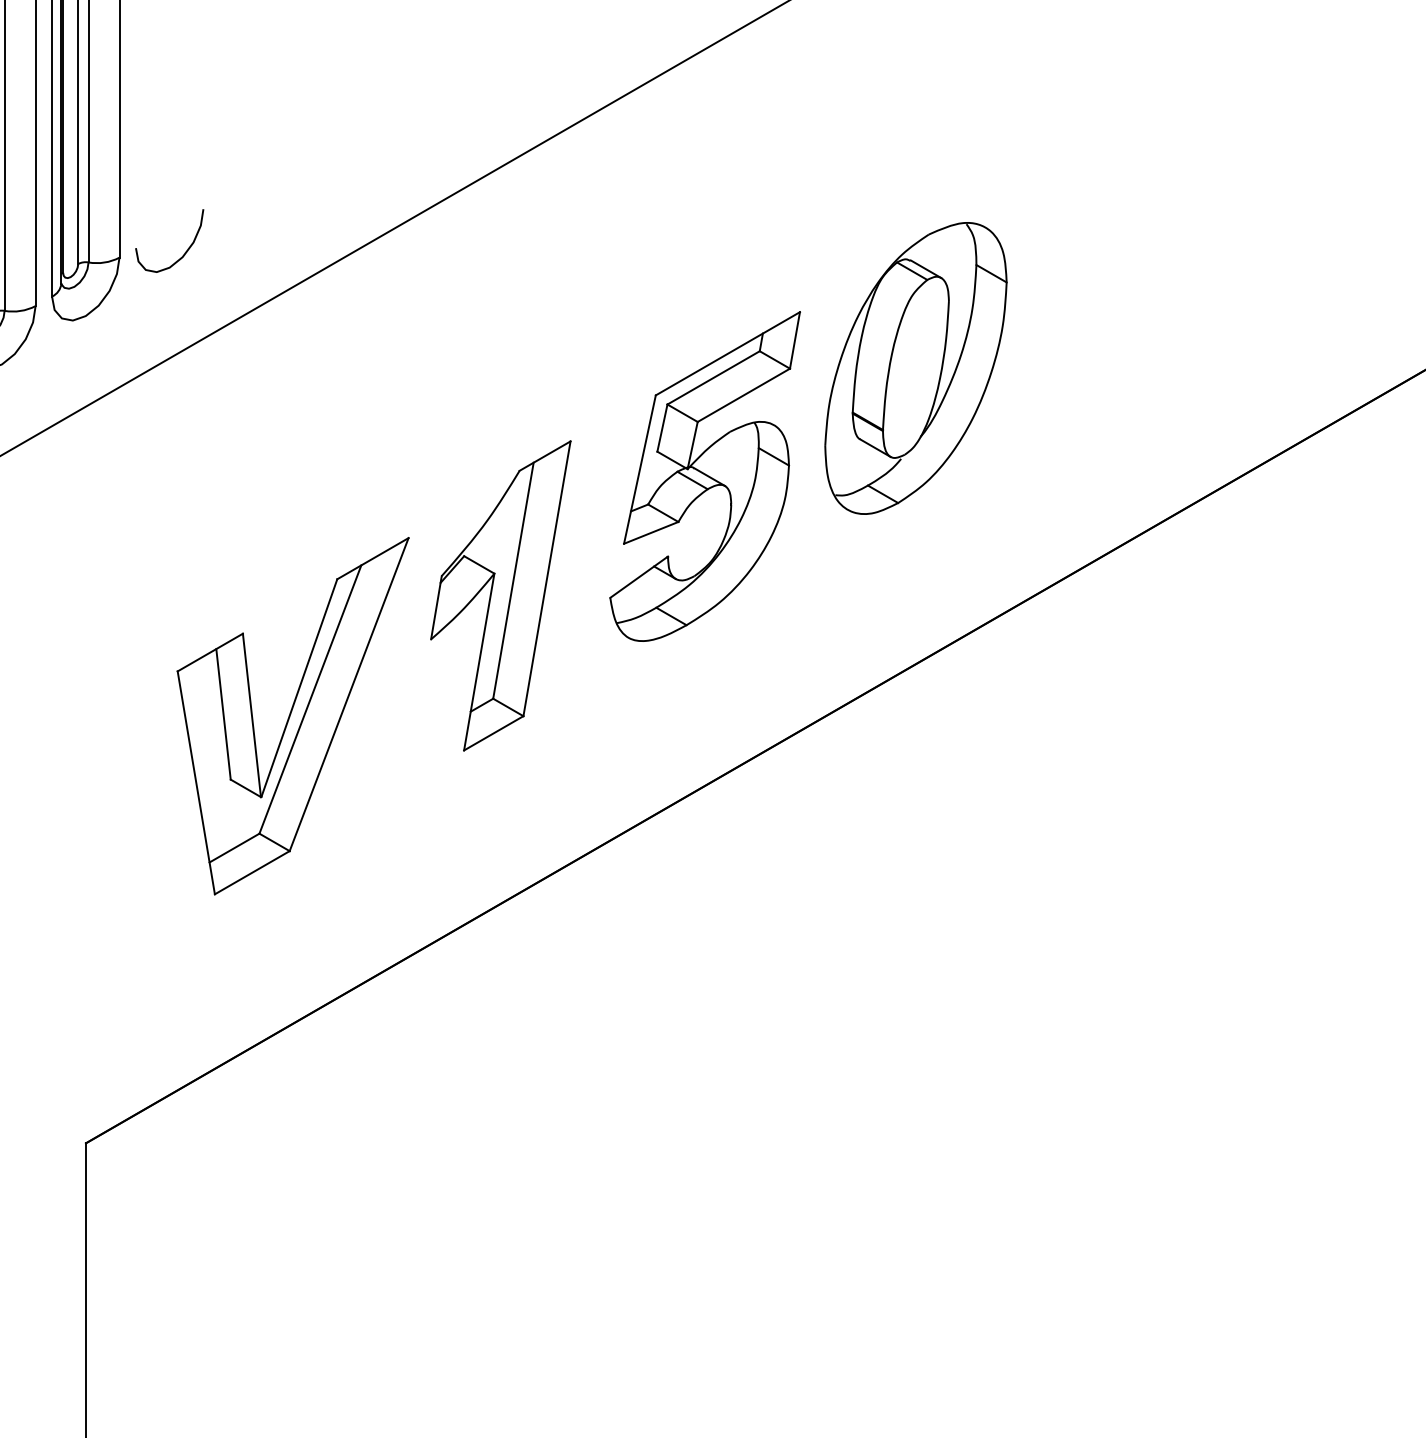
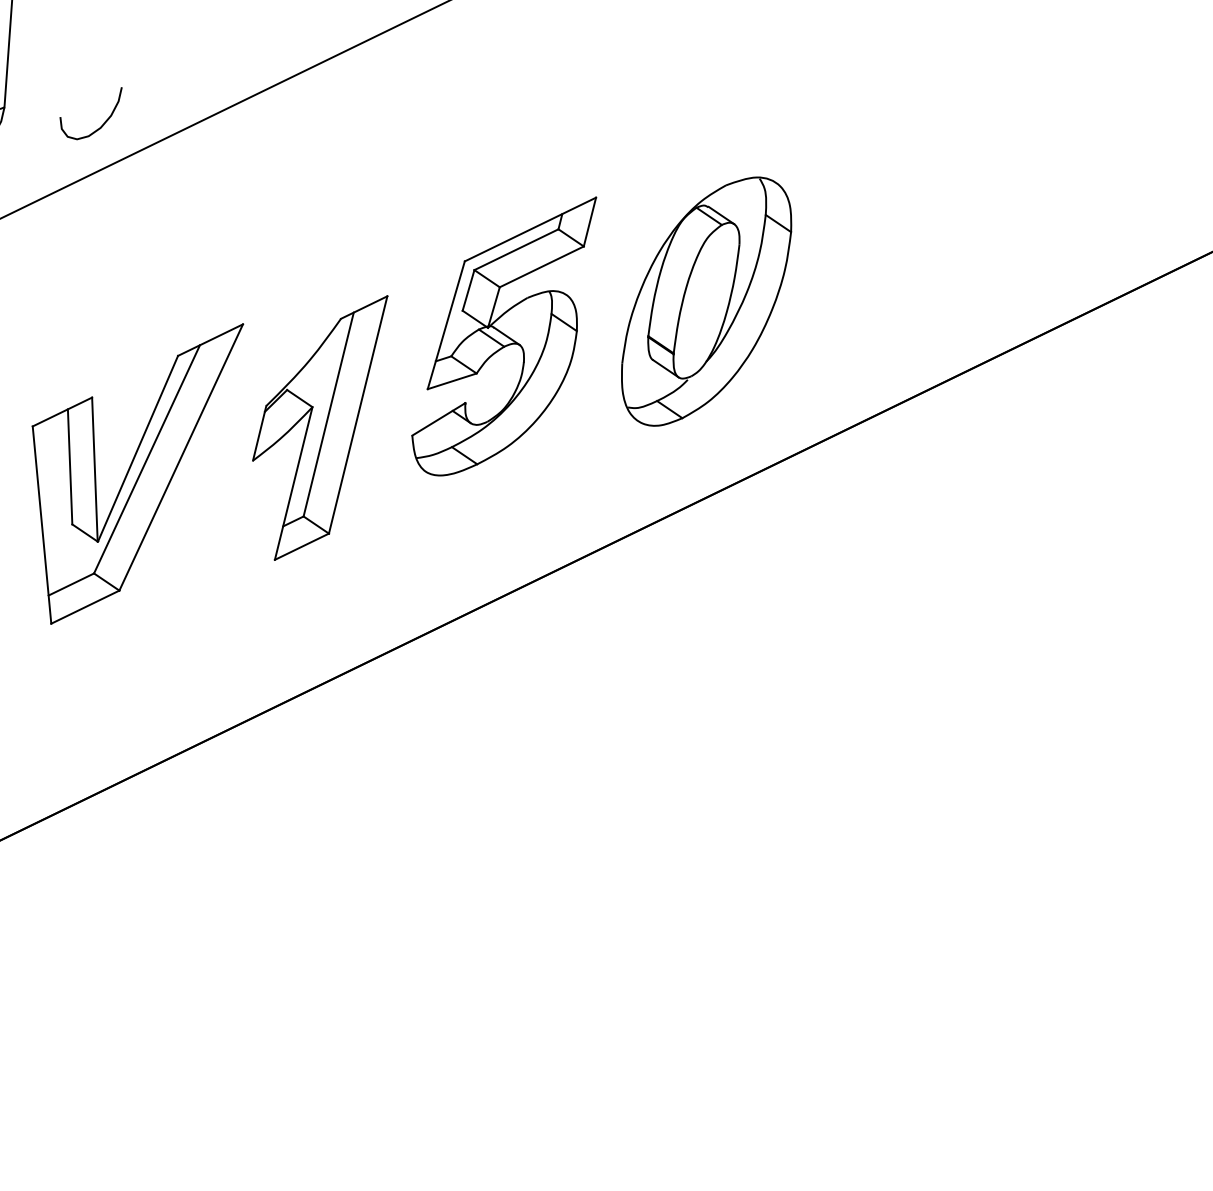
curve: (184, 252) -> (102, 123), moved
part: (915, 368) -> (706, 301), moved
part: (292, 716) -> (130, 473), moved

